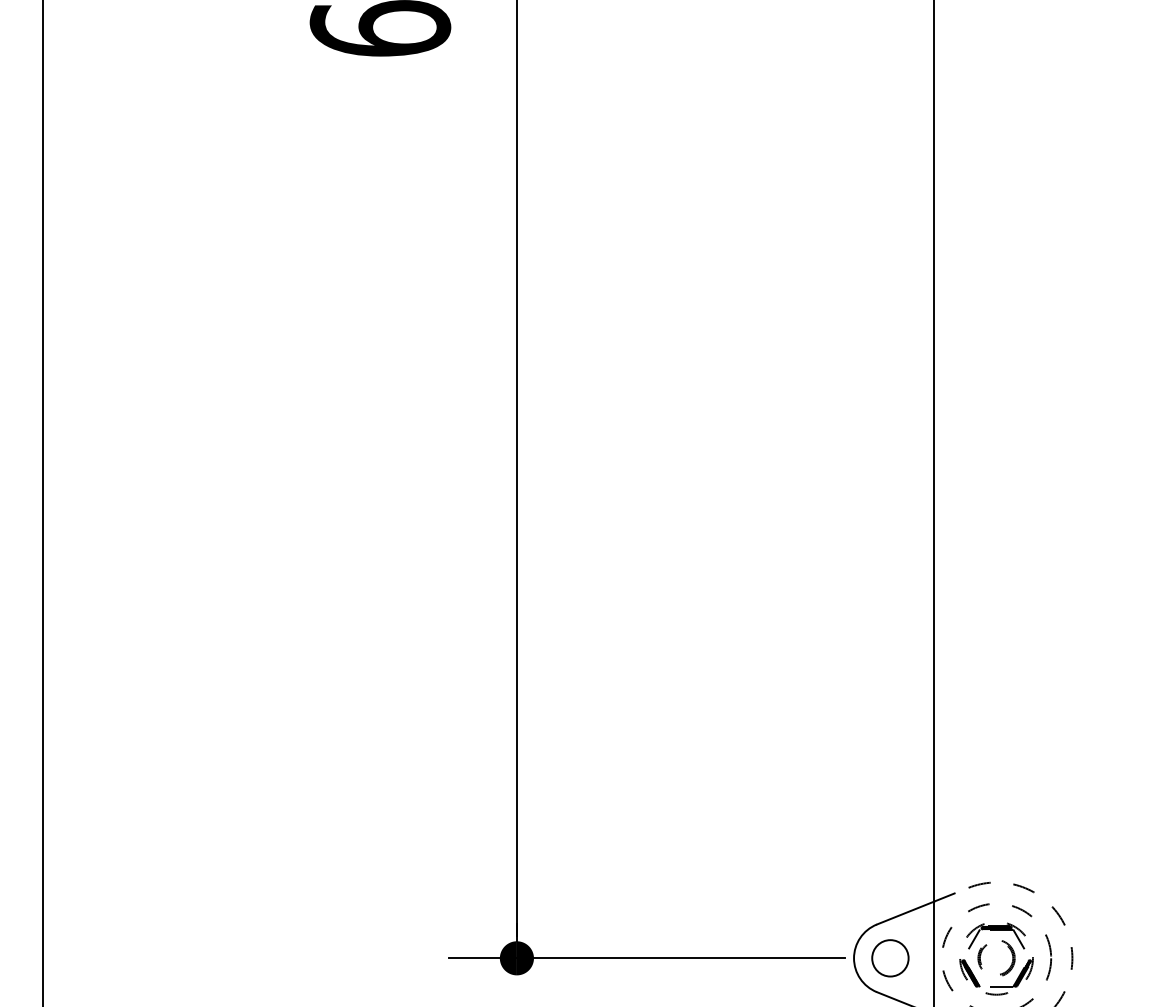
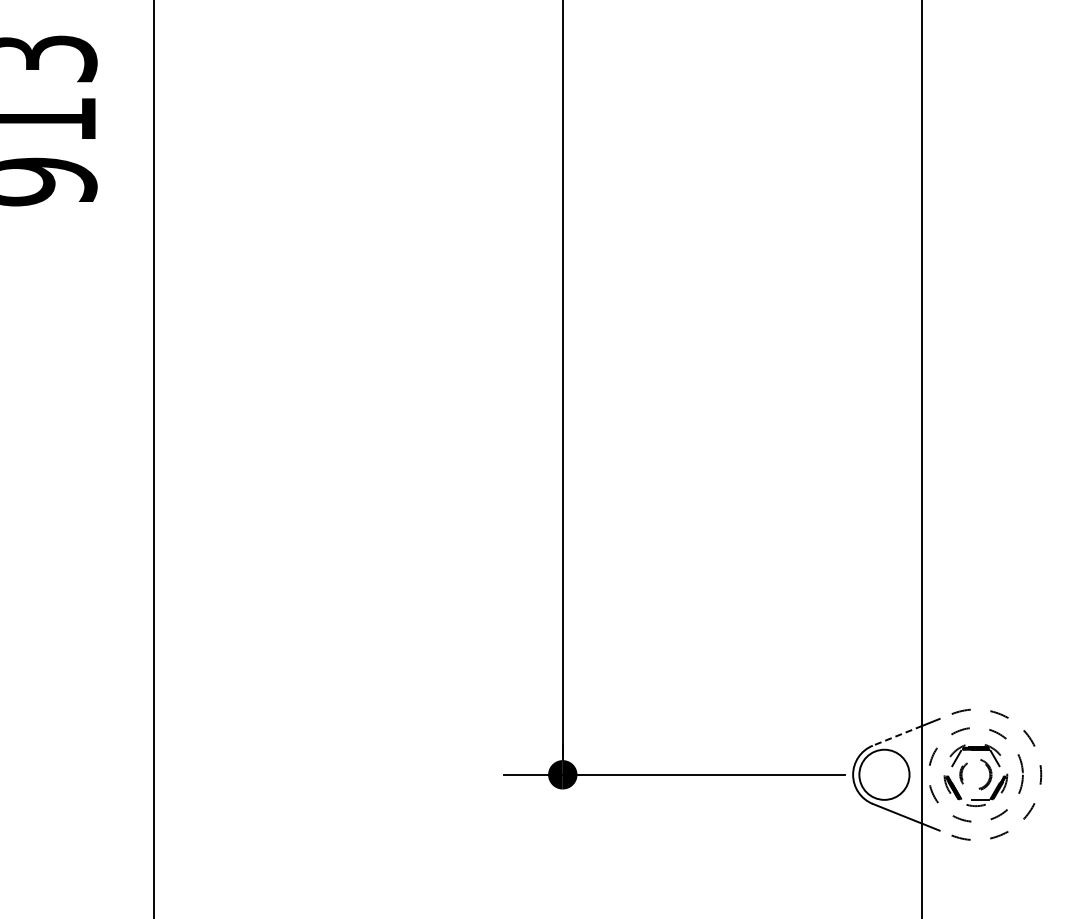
line: (905, 912) -> (897, 735), solid -> dashed
circle: (890, 957) -> (884, 774), size x1.6

